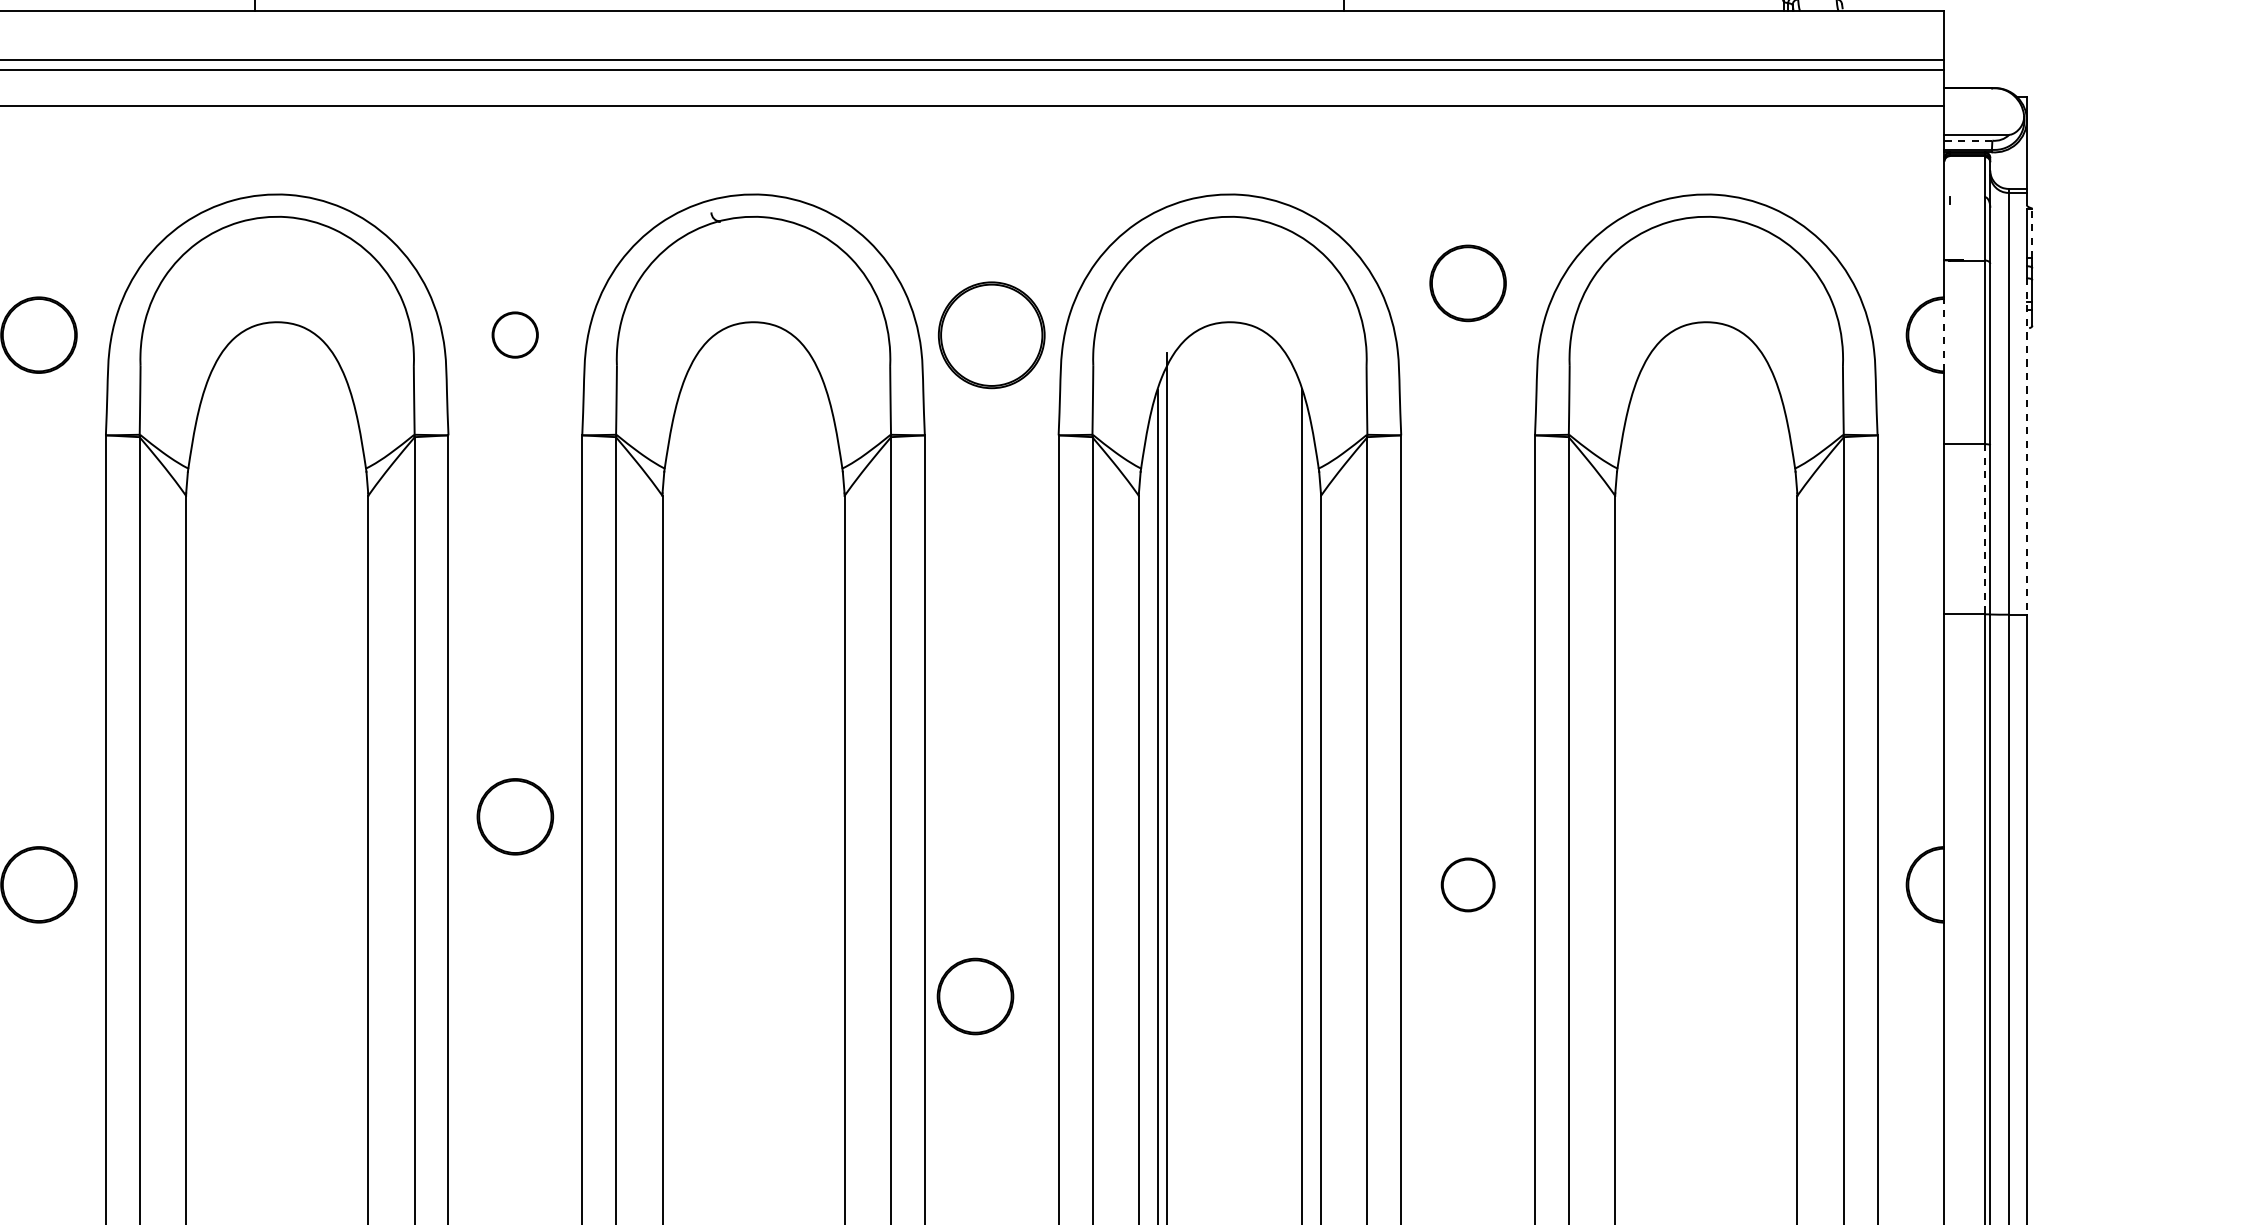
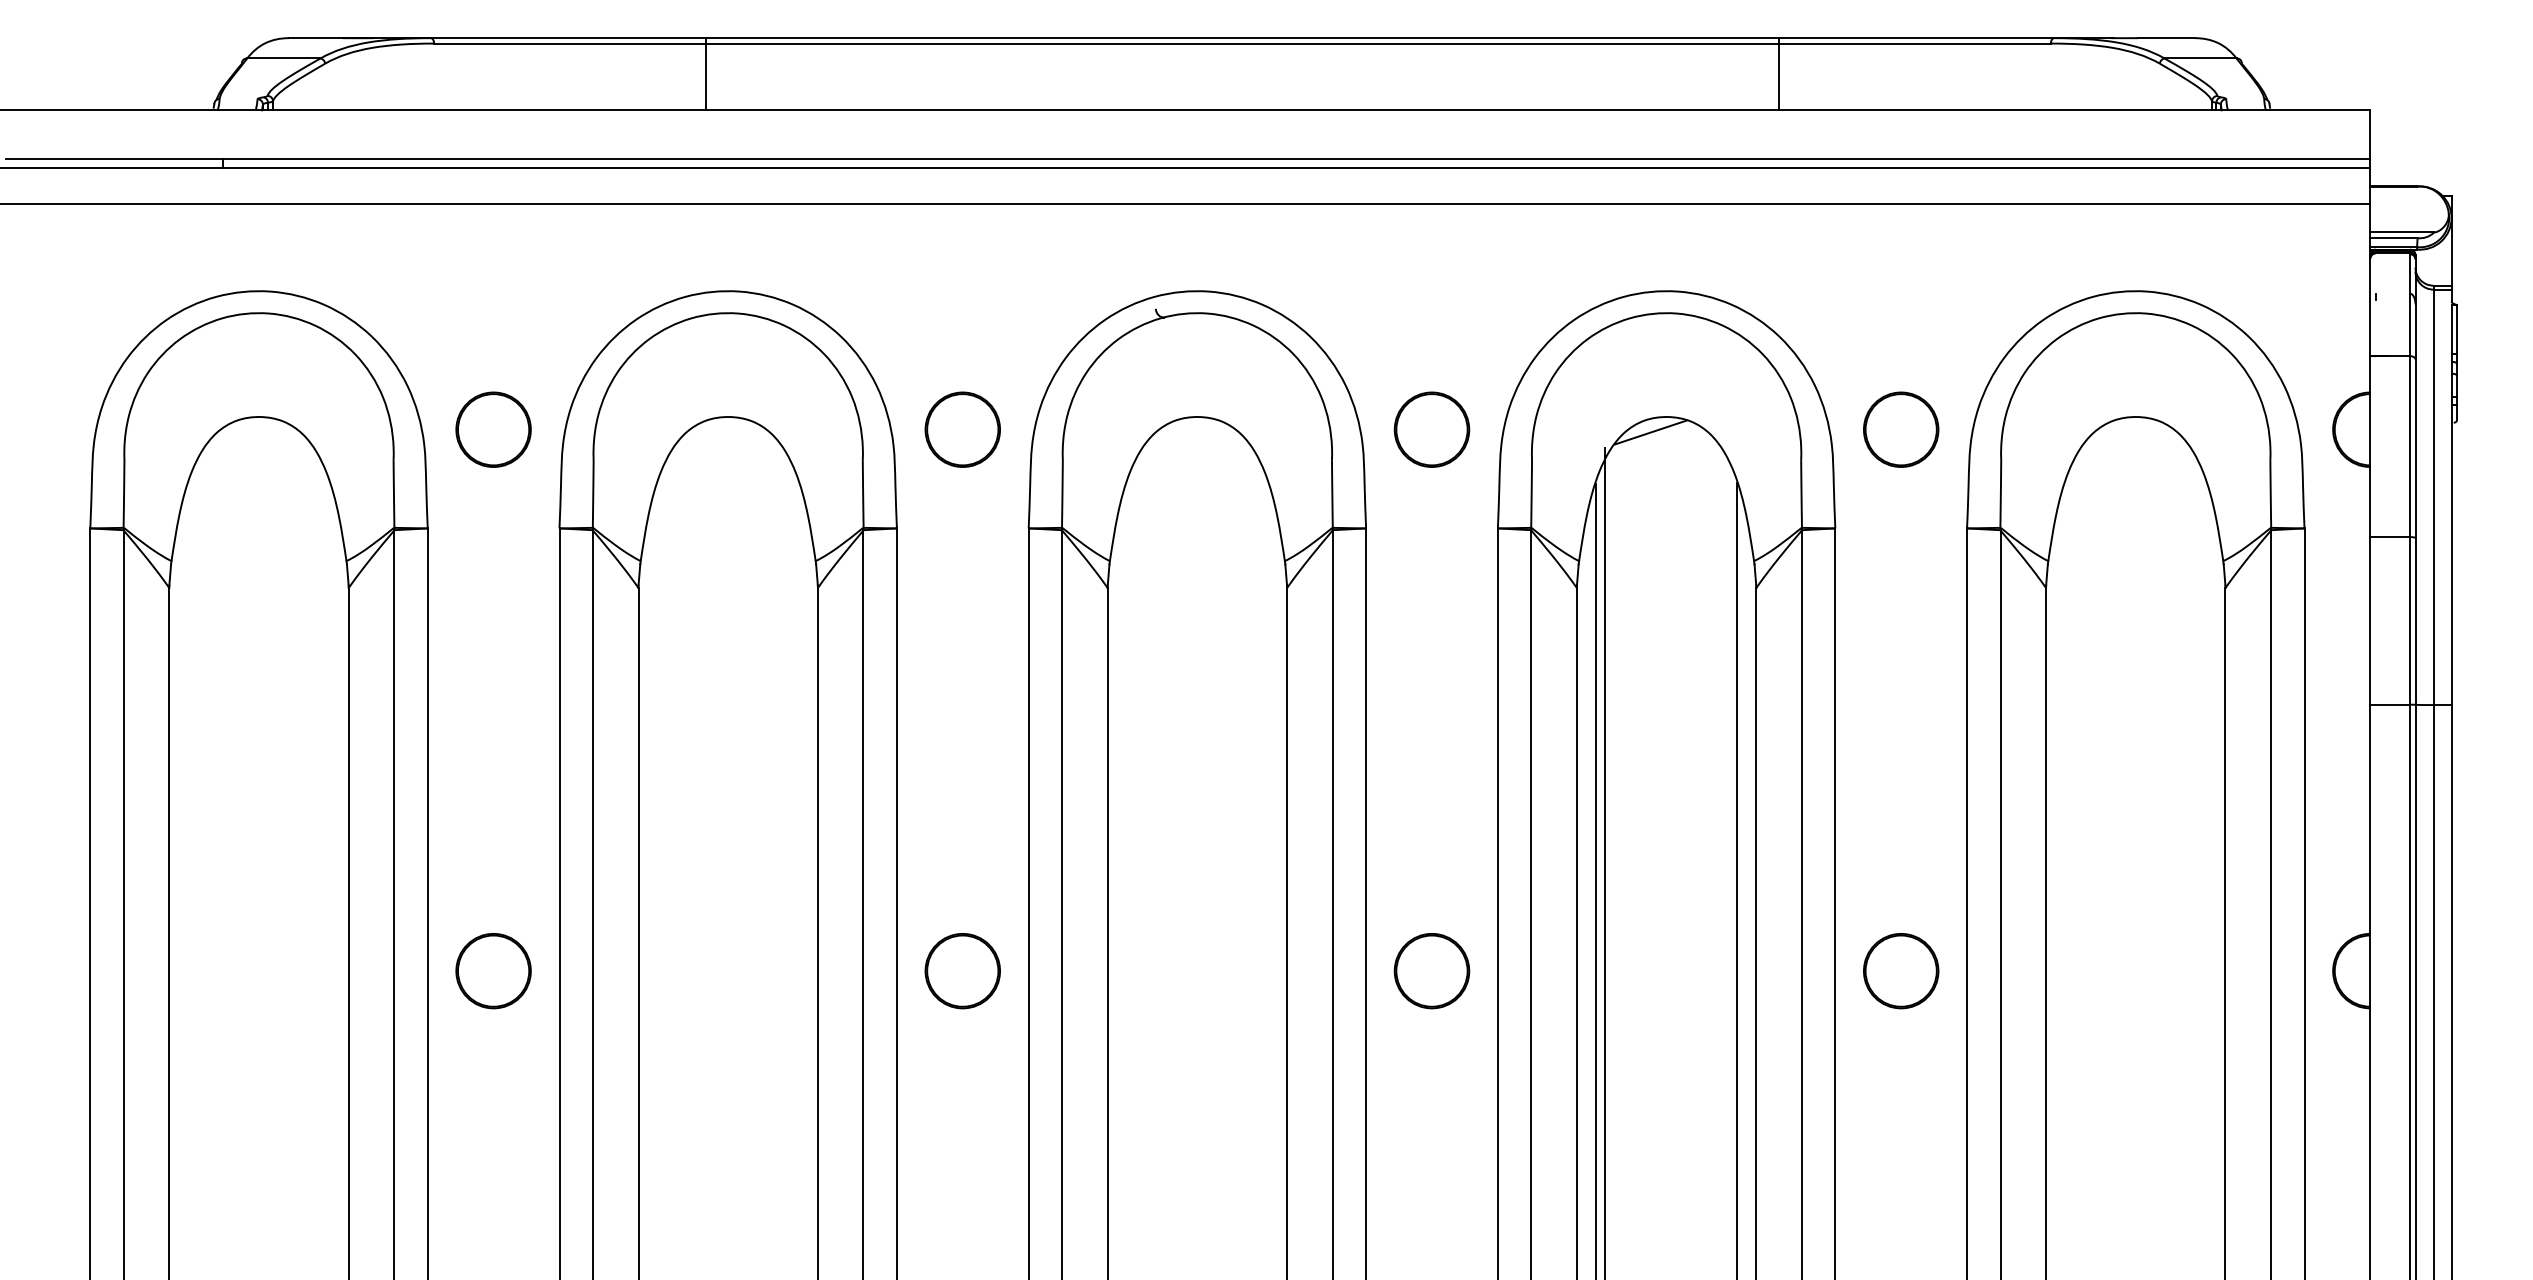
line: (1967, 141) -> (2393, 238), dashed -> solid
line: (2032, 233) -> (2457, 329), dashed -> solid
part: (1468, 283) -> (1901, 429), moved
part: (515, 334) -> (962, 429), size x1.67
part: (991, 334) -> (1431, 429), size x0.71
line: (1944, 334) -> (2370, 429), dashed -> solid
line: (1213, 337) -> (1650, 432), added
line: (2026, 446) -> (2451, 539), dashed -> solid
line: (1985, 528) -> (2410, 620), dashed -> solid
part: (515, 817) -> (962, 971), moved
part: (1468, 885) -> (1901, 971), size x1.43
part: (974, 996) -> (1431, 971), moved

